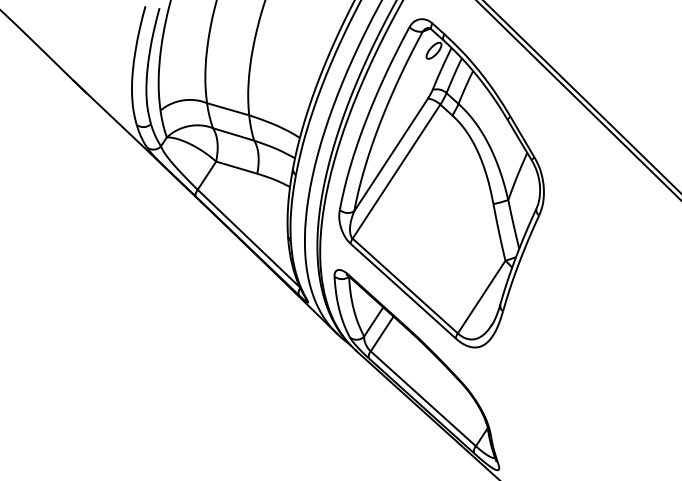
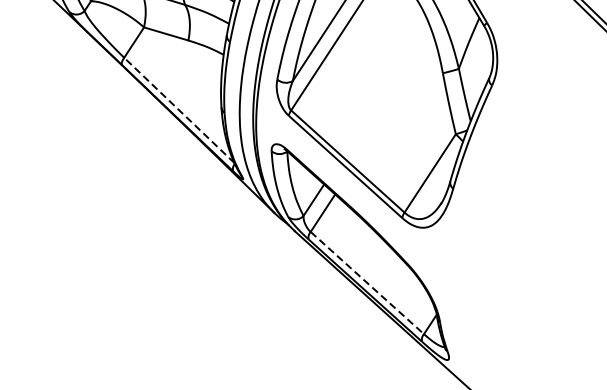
line: (248, 238) -> (178, 110), solid -> dashed
line: (423, 398) -> (367, 282), solid -> dashed

